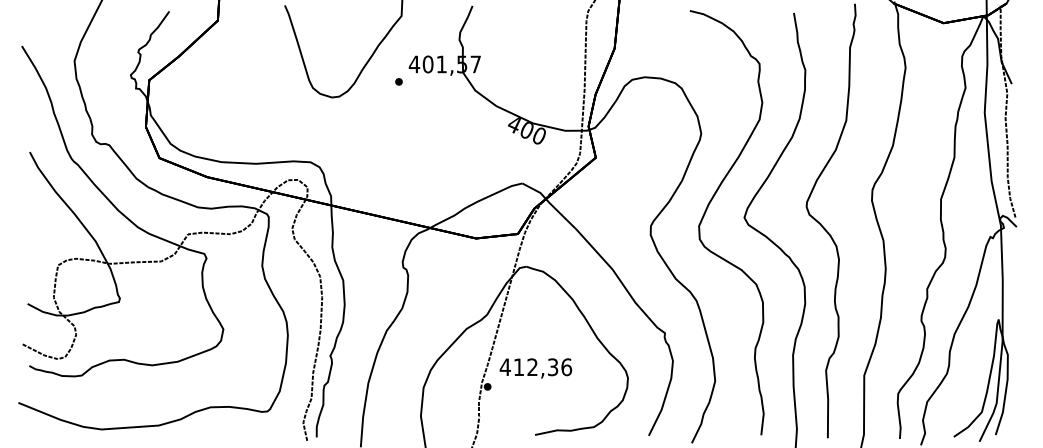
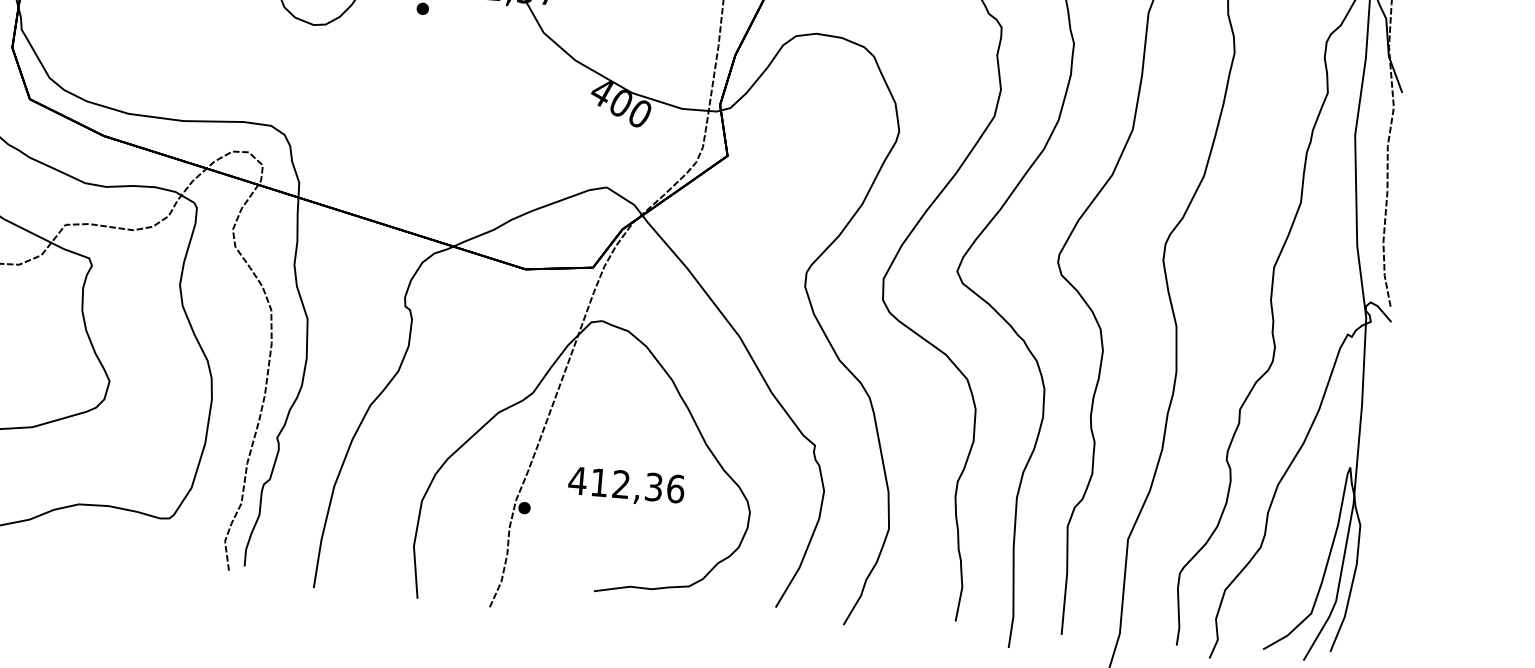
text: (535, 368) -> (625, 486), moved

